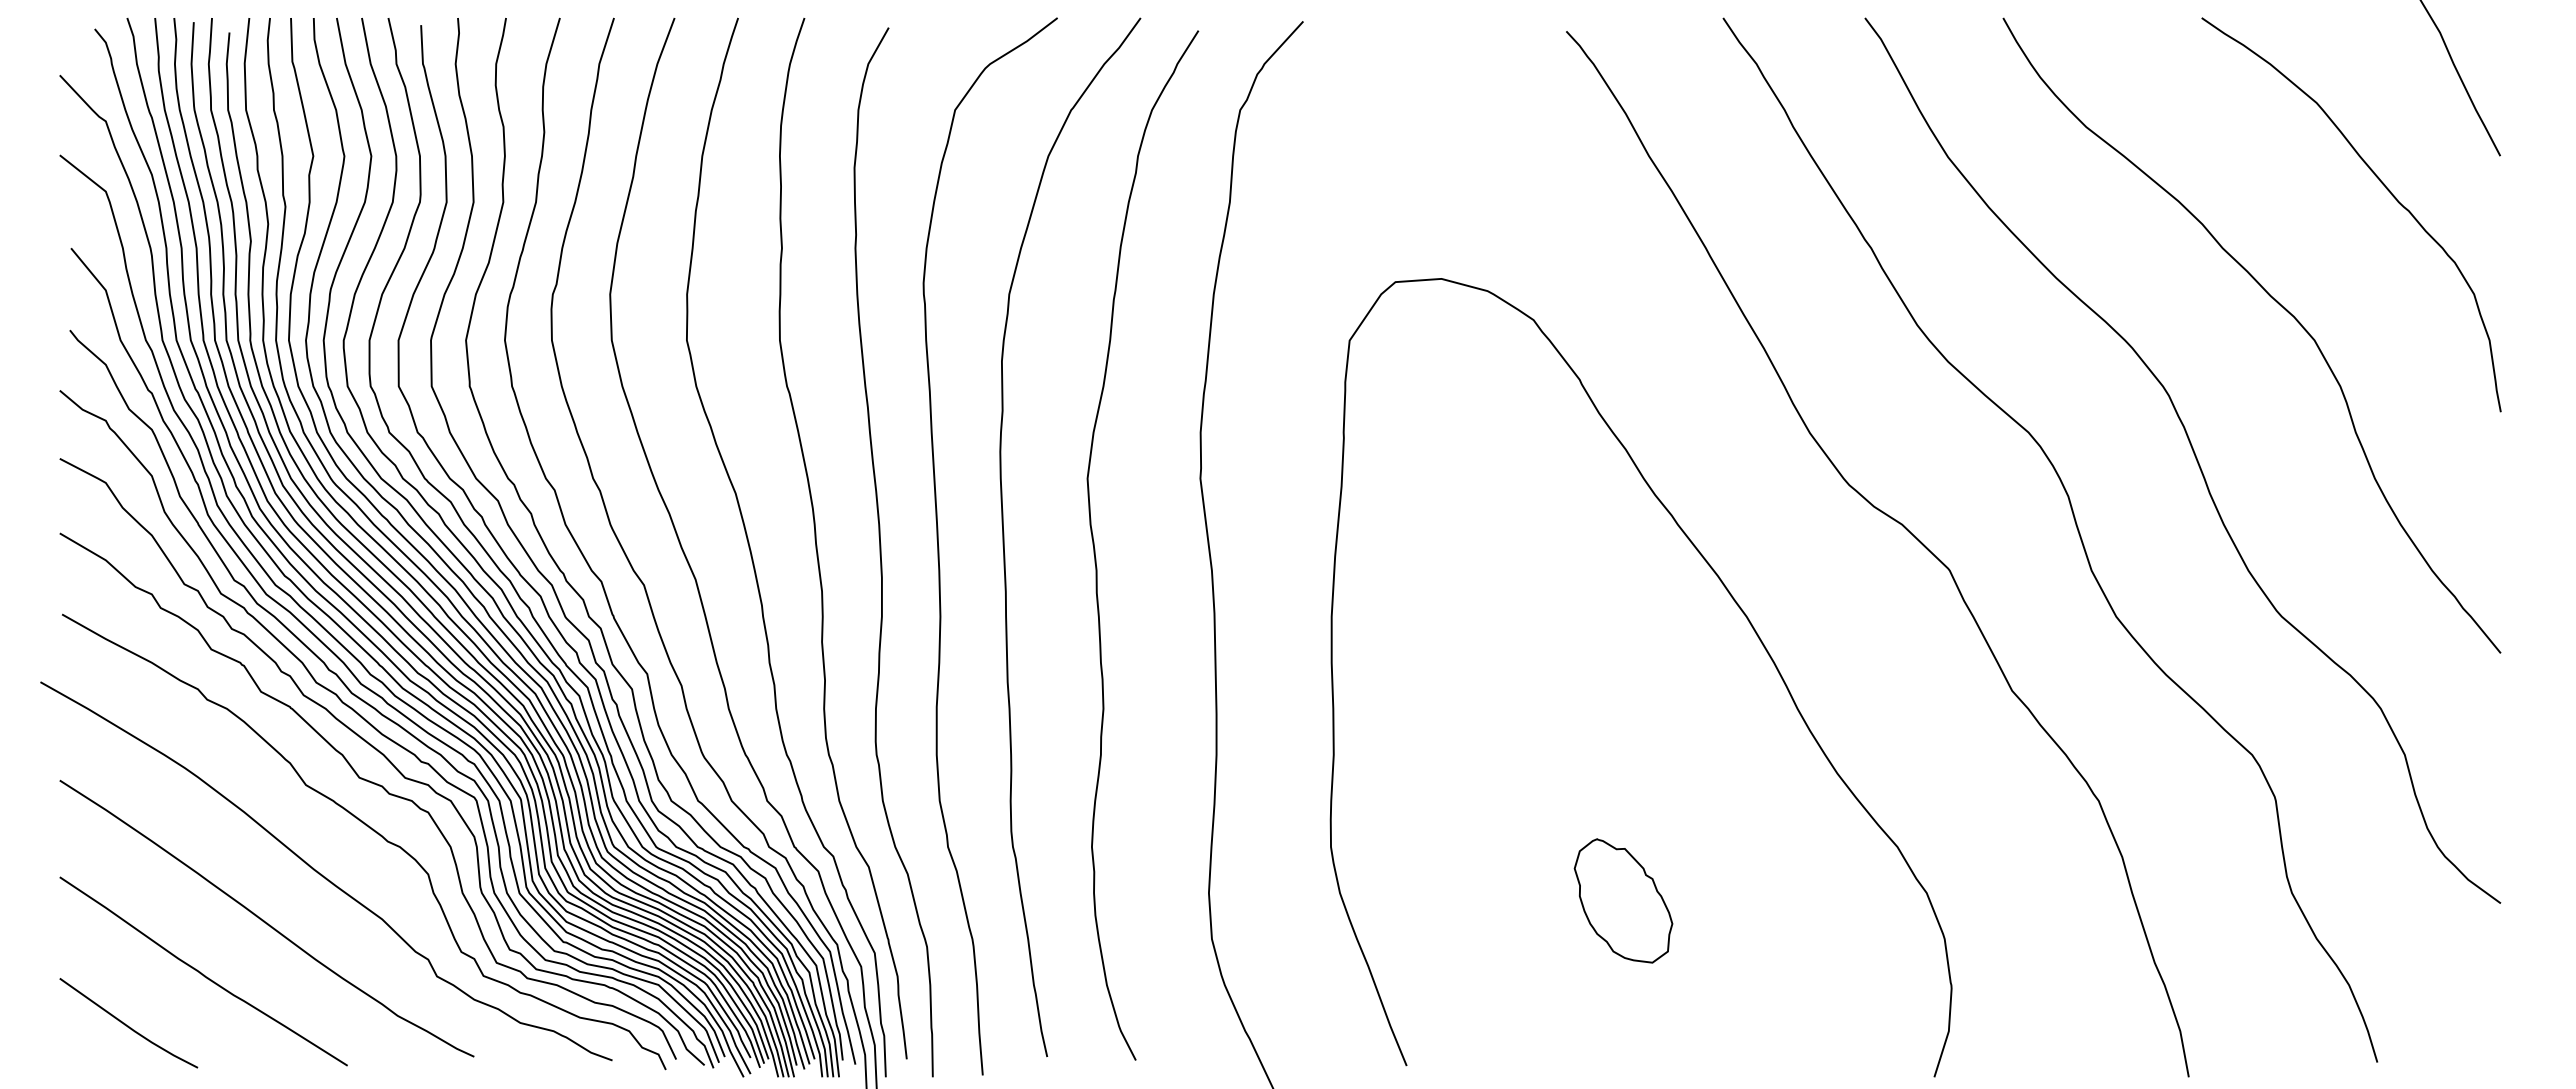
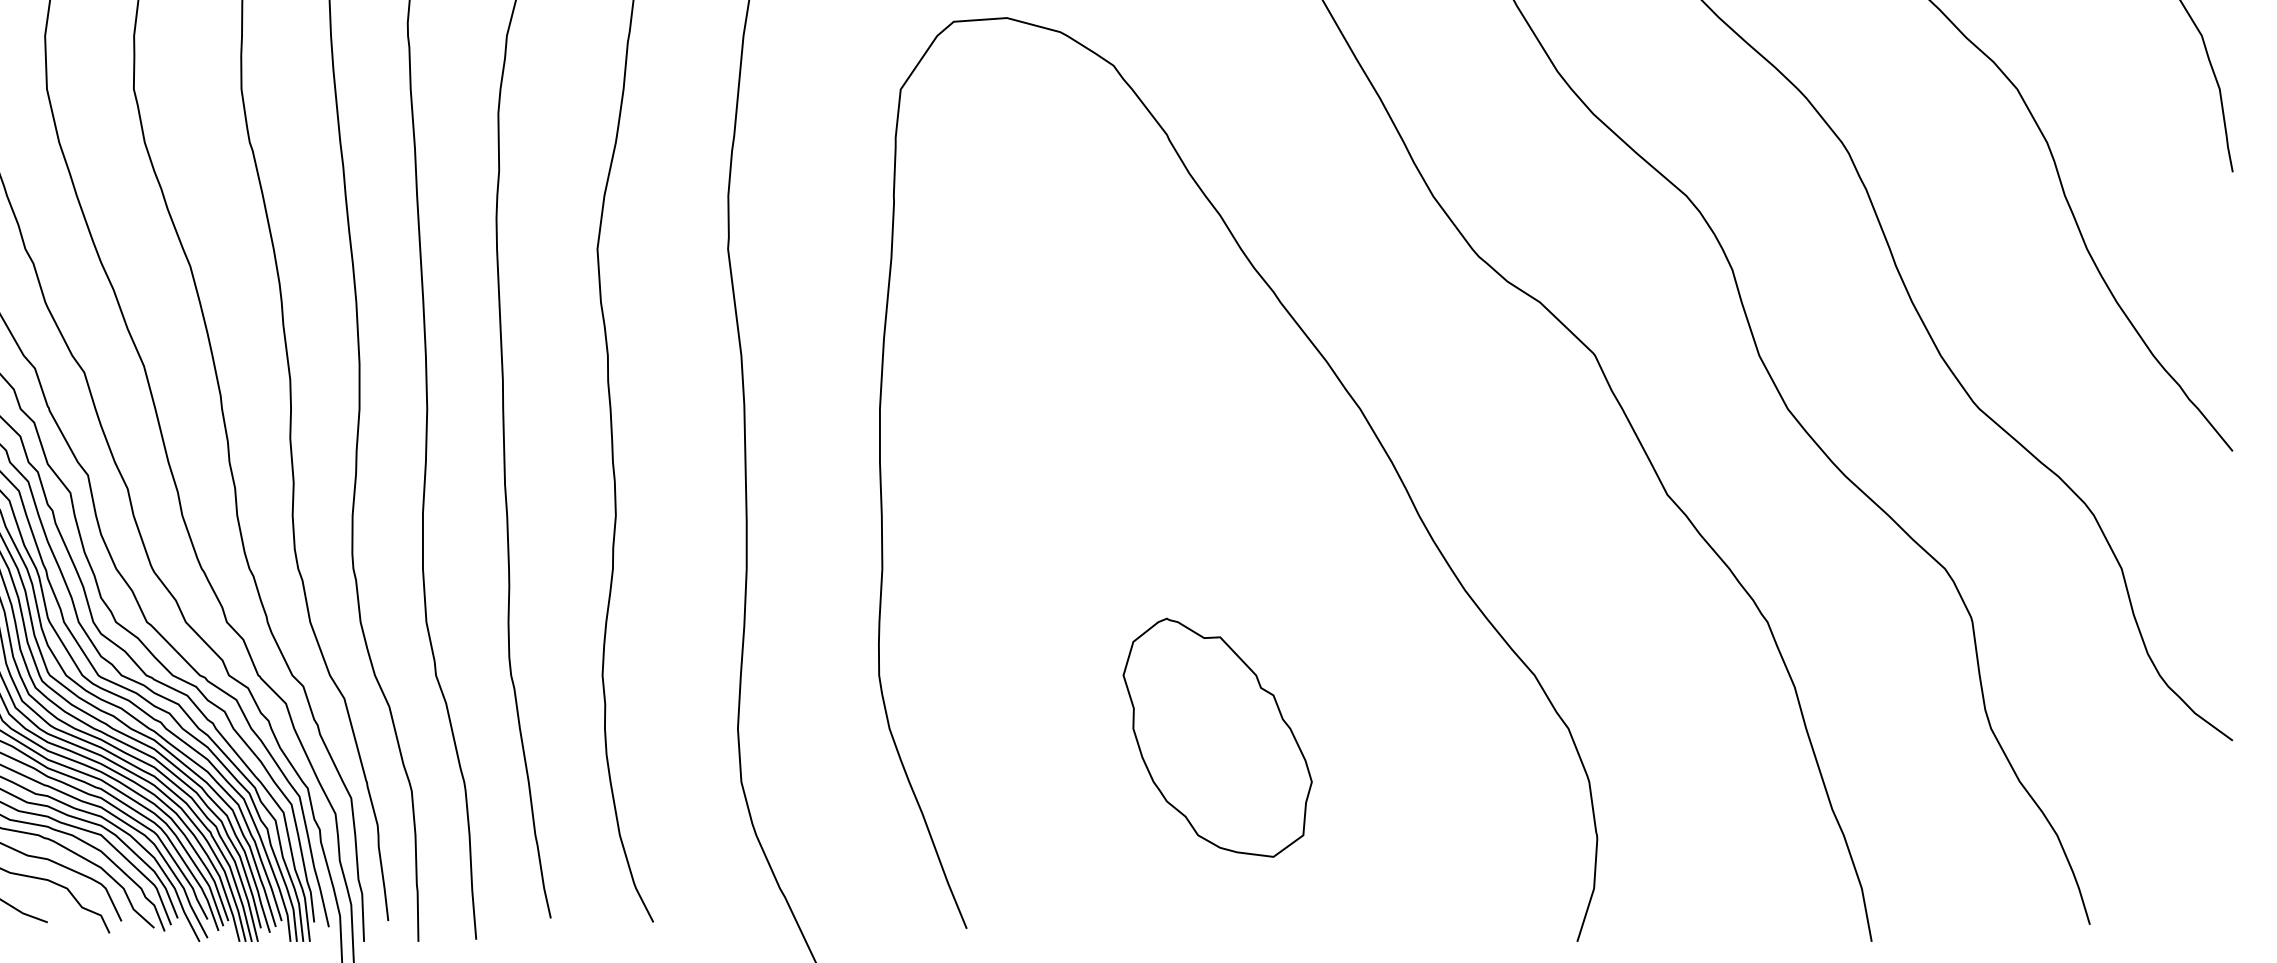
part: (1623, 900) -> (1217, 737), size x1.67

